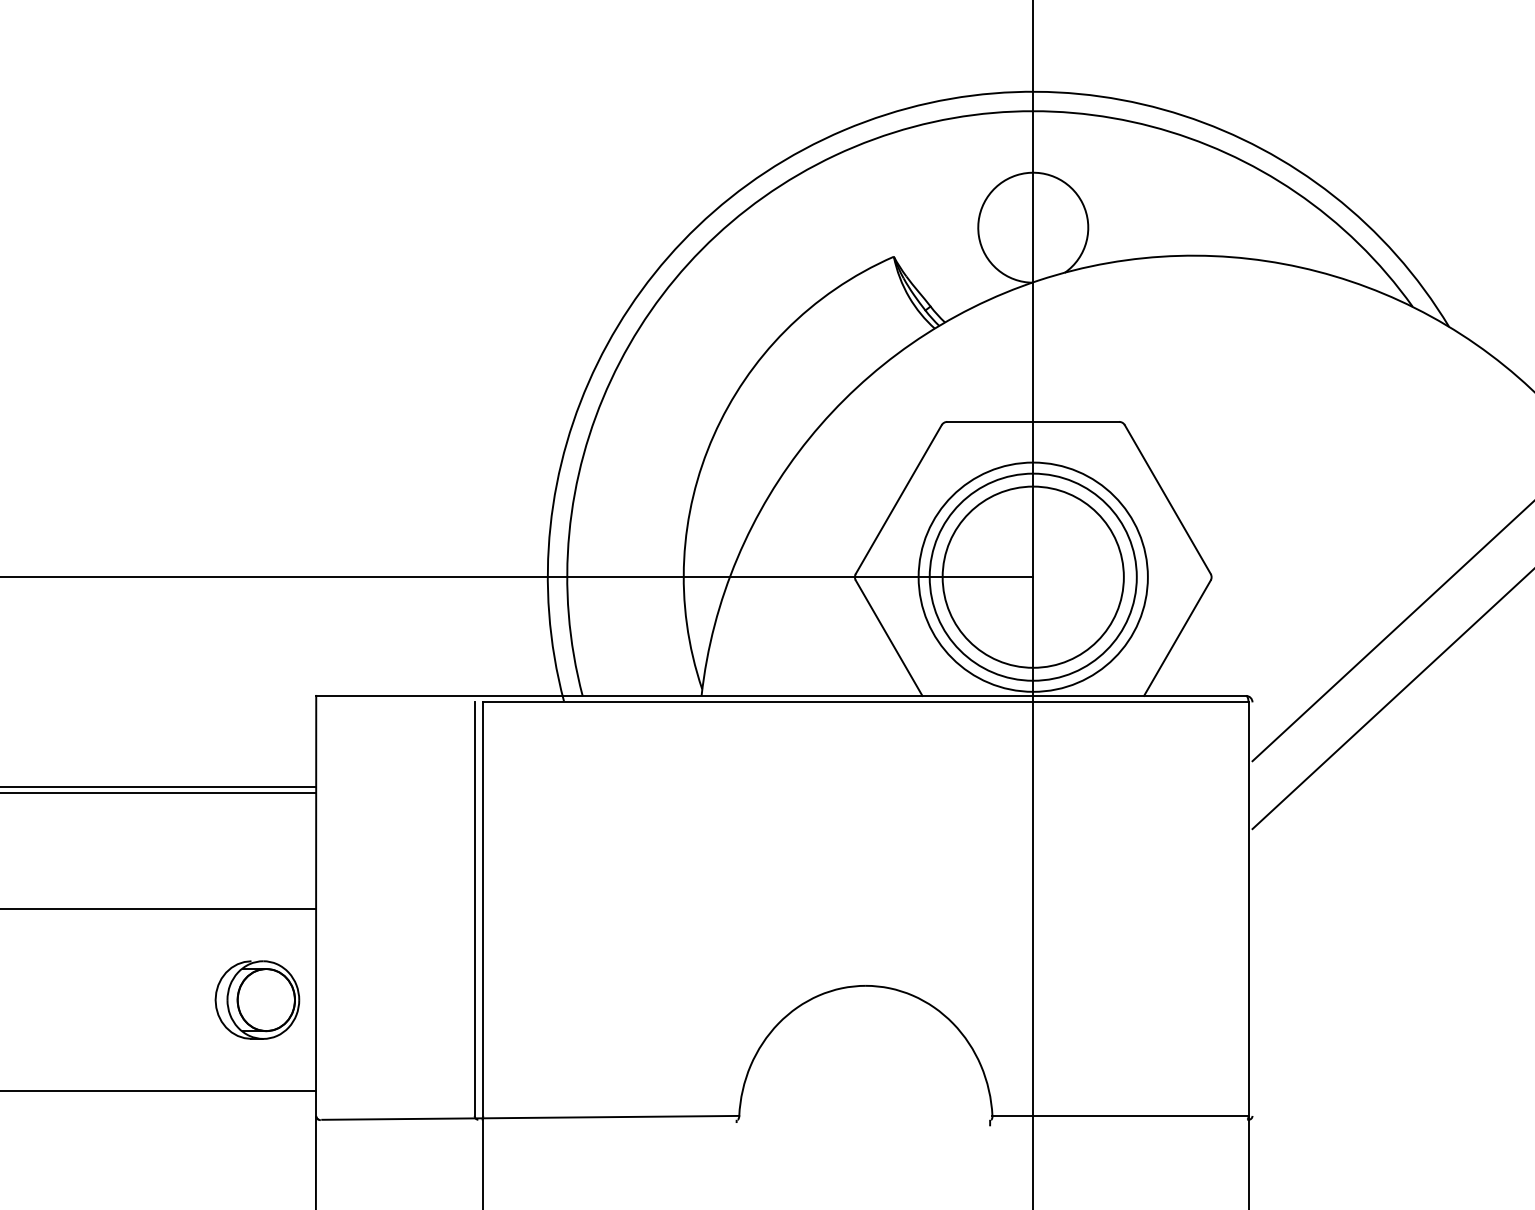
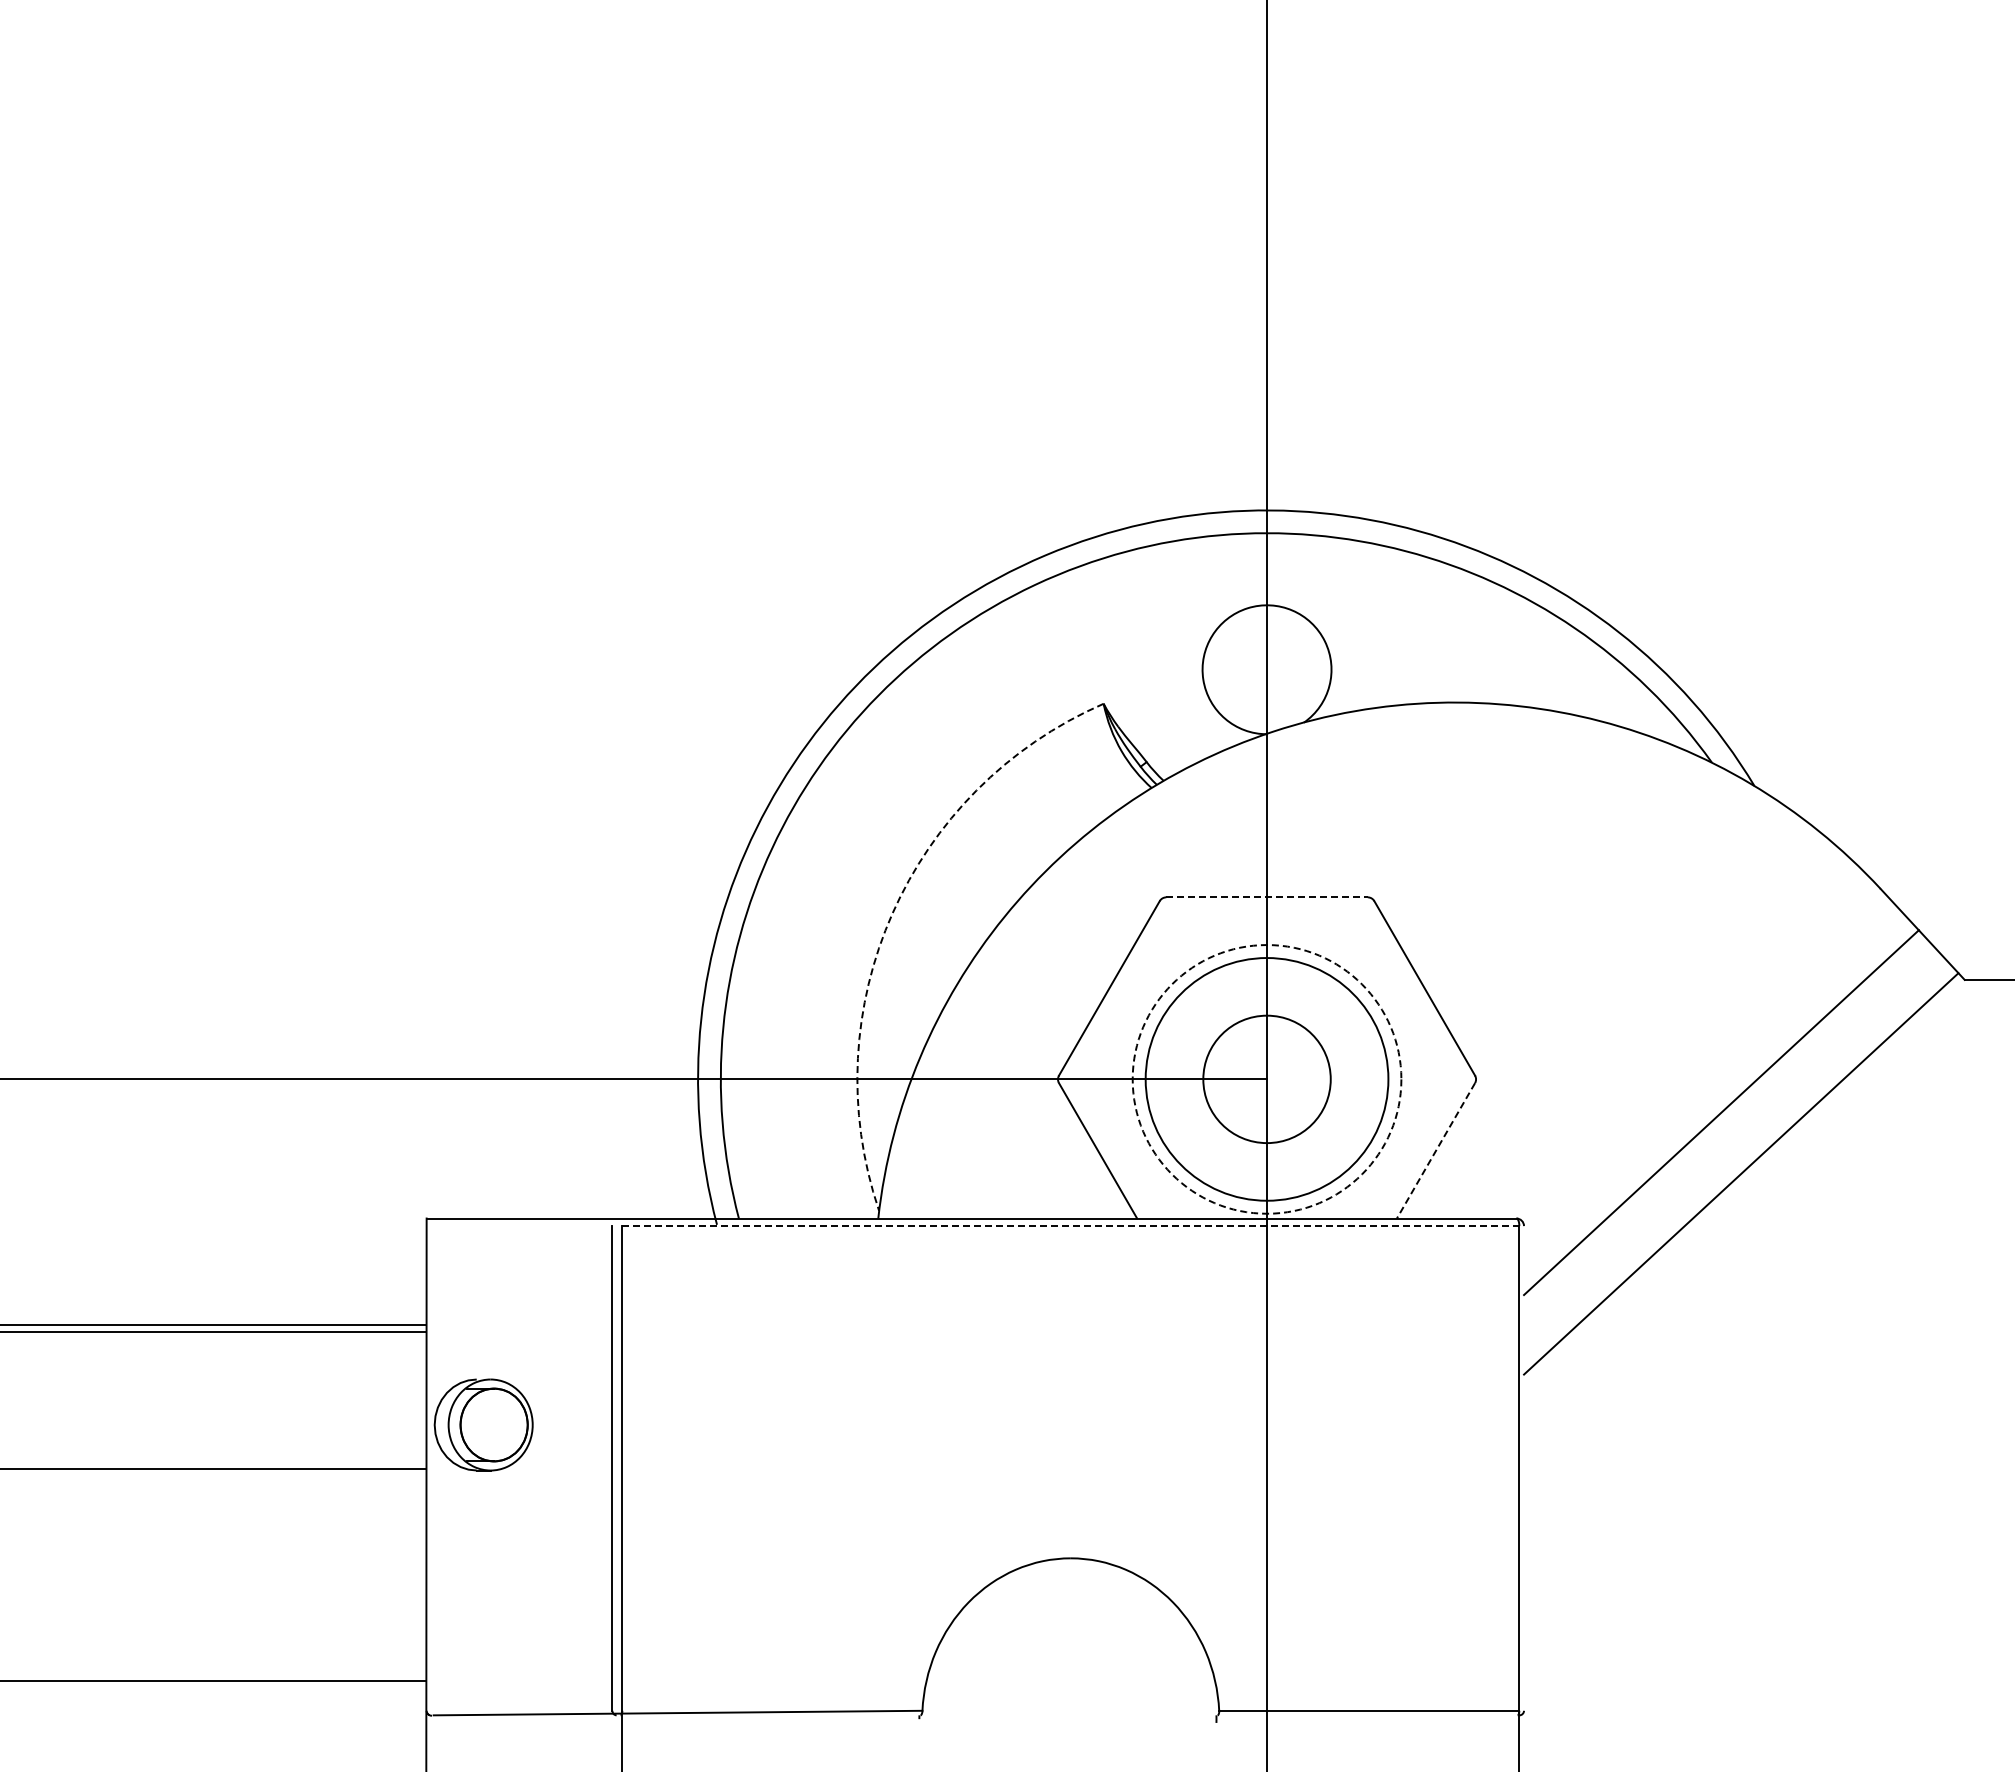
line: (1033, 422) -> (1267, 897), solid -> dashed
arc: (713, 435) -> (892, 913), solid -> dashed
circle: (1032, 577) -> (1266, 1079), size x0.6
circle: (1032, 577) -> (1266, 1079), solid -> dashed
line: (1177, 638) -> (1435, 1151), solid -> dashed
line: (865, 702) -> (1070, 1226), solid -> dashed
part: (257, 999) -> (483, 1424), moved

